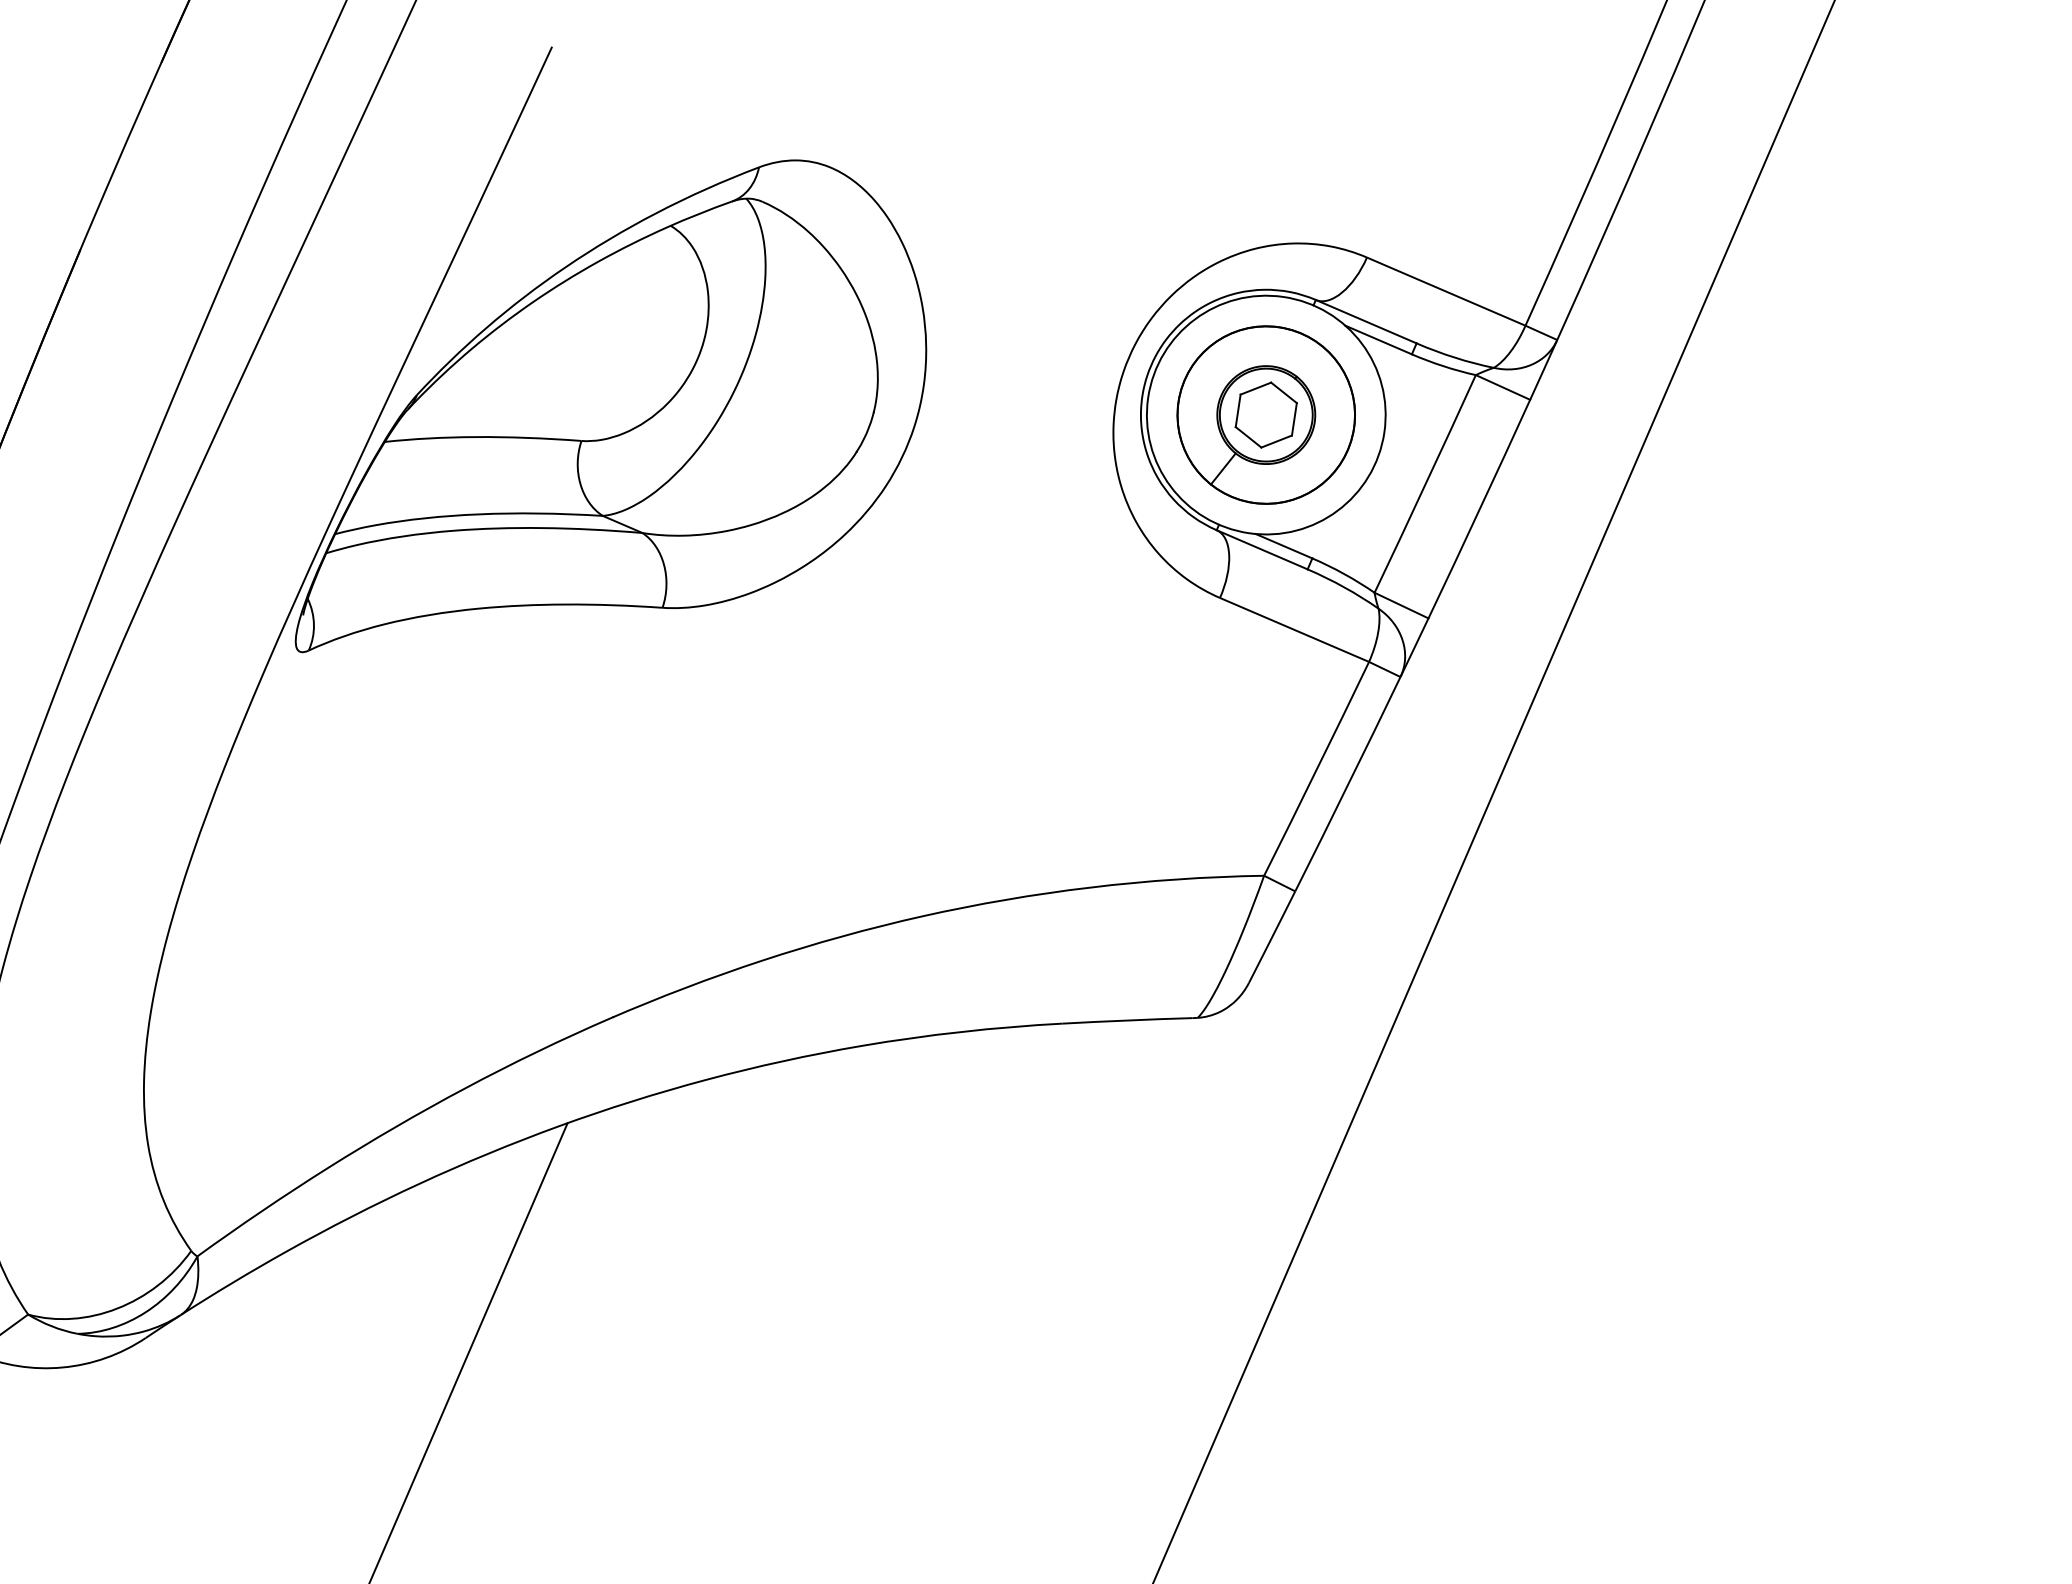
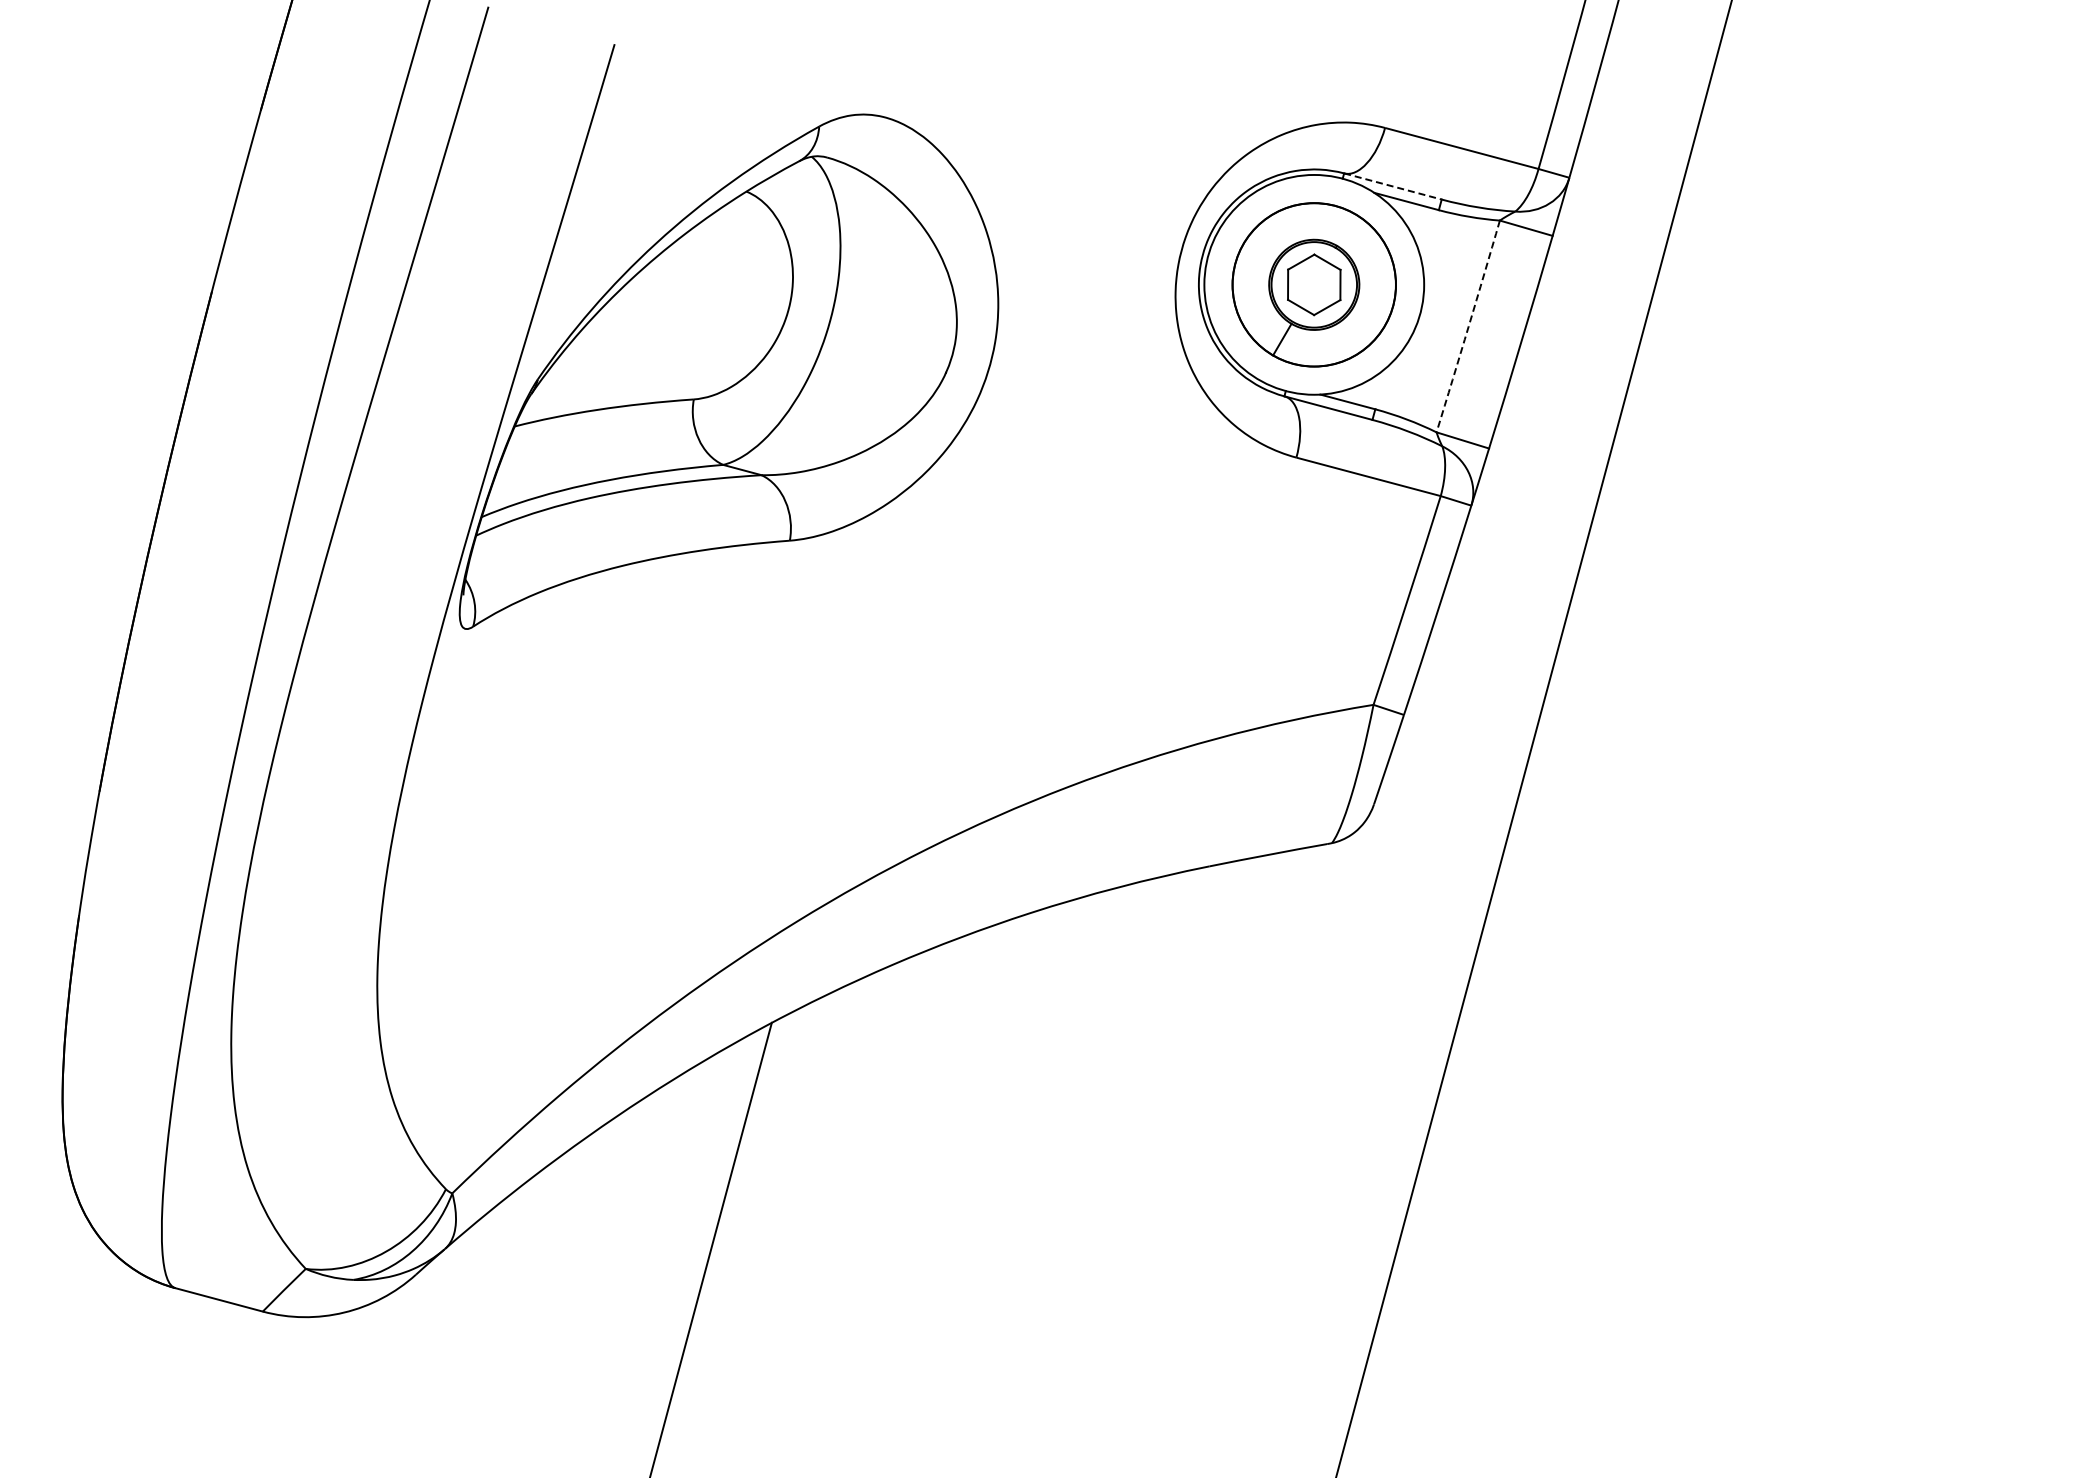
line: (1365, 321) -> (1392, 186), solid -> dashed
arc: (1425, 484) -> (1468, 326), solid -> dashed

